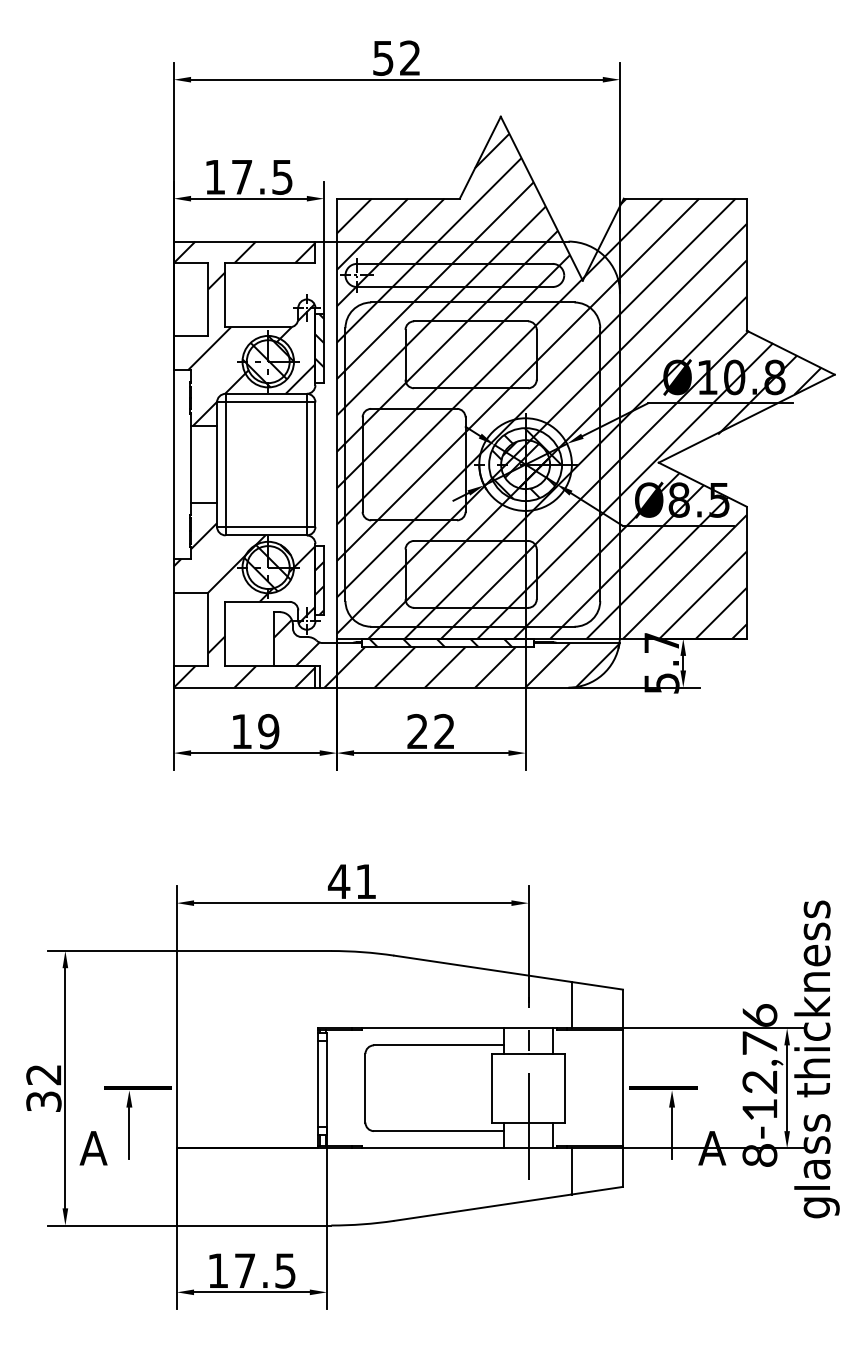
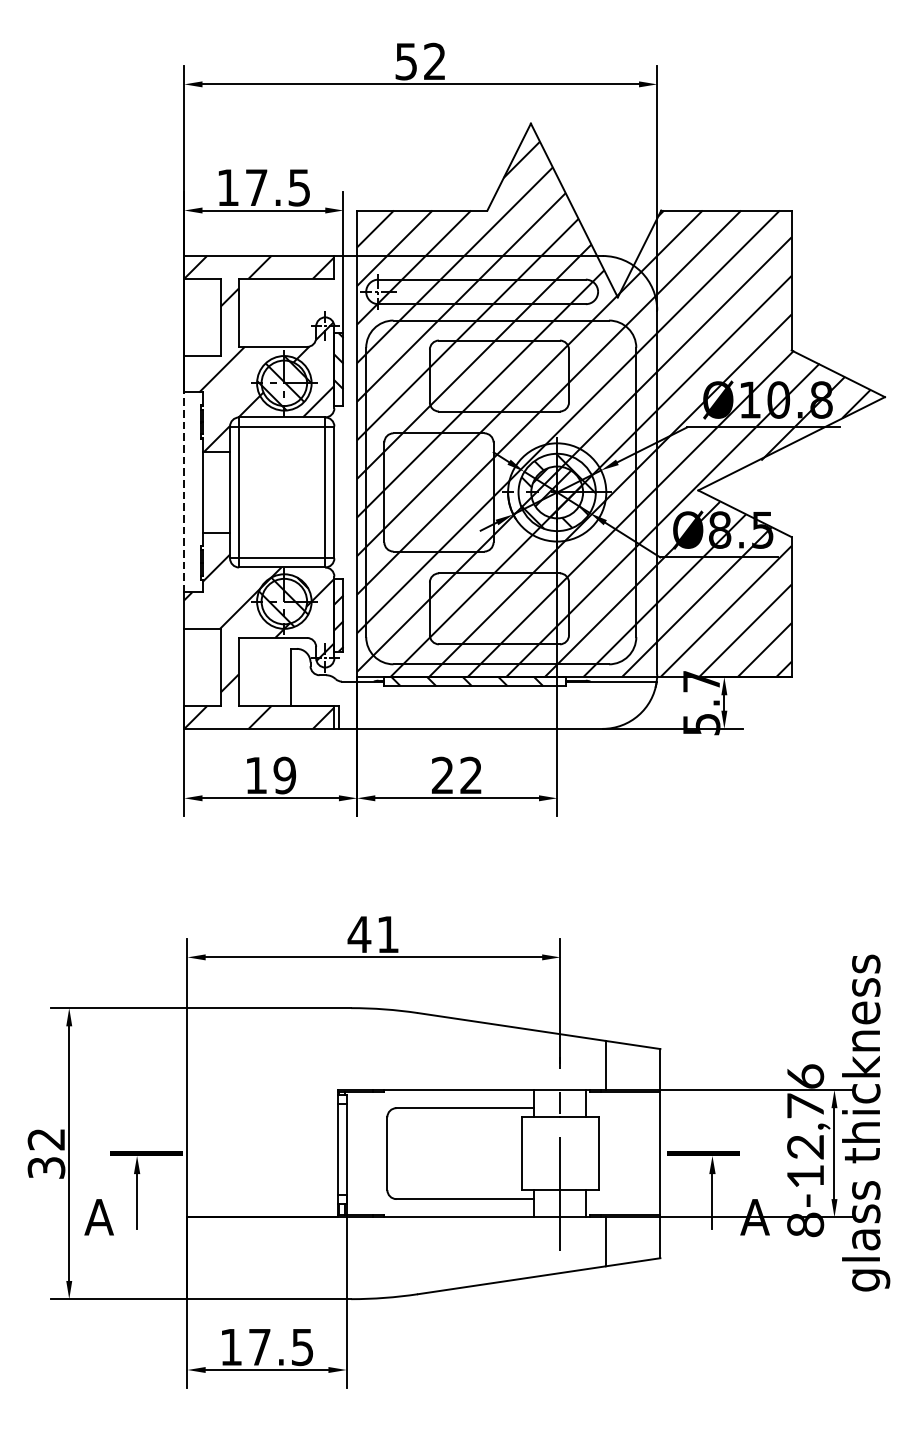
line: (173, 464) -> (183, 492), solid -> dashed
hatch: (446, 653) -> (473, 692), removed

